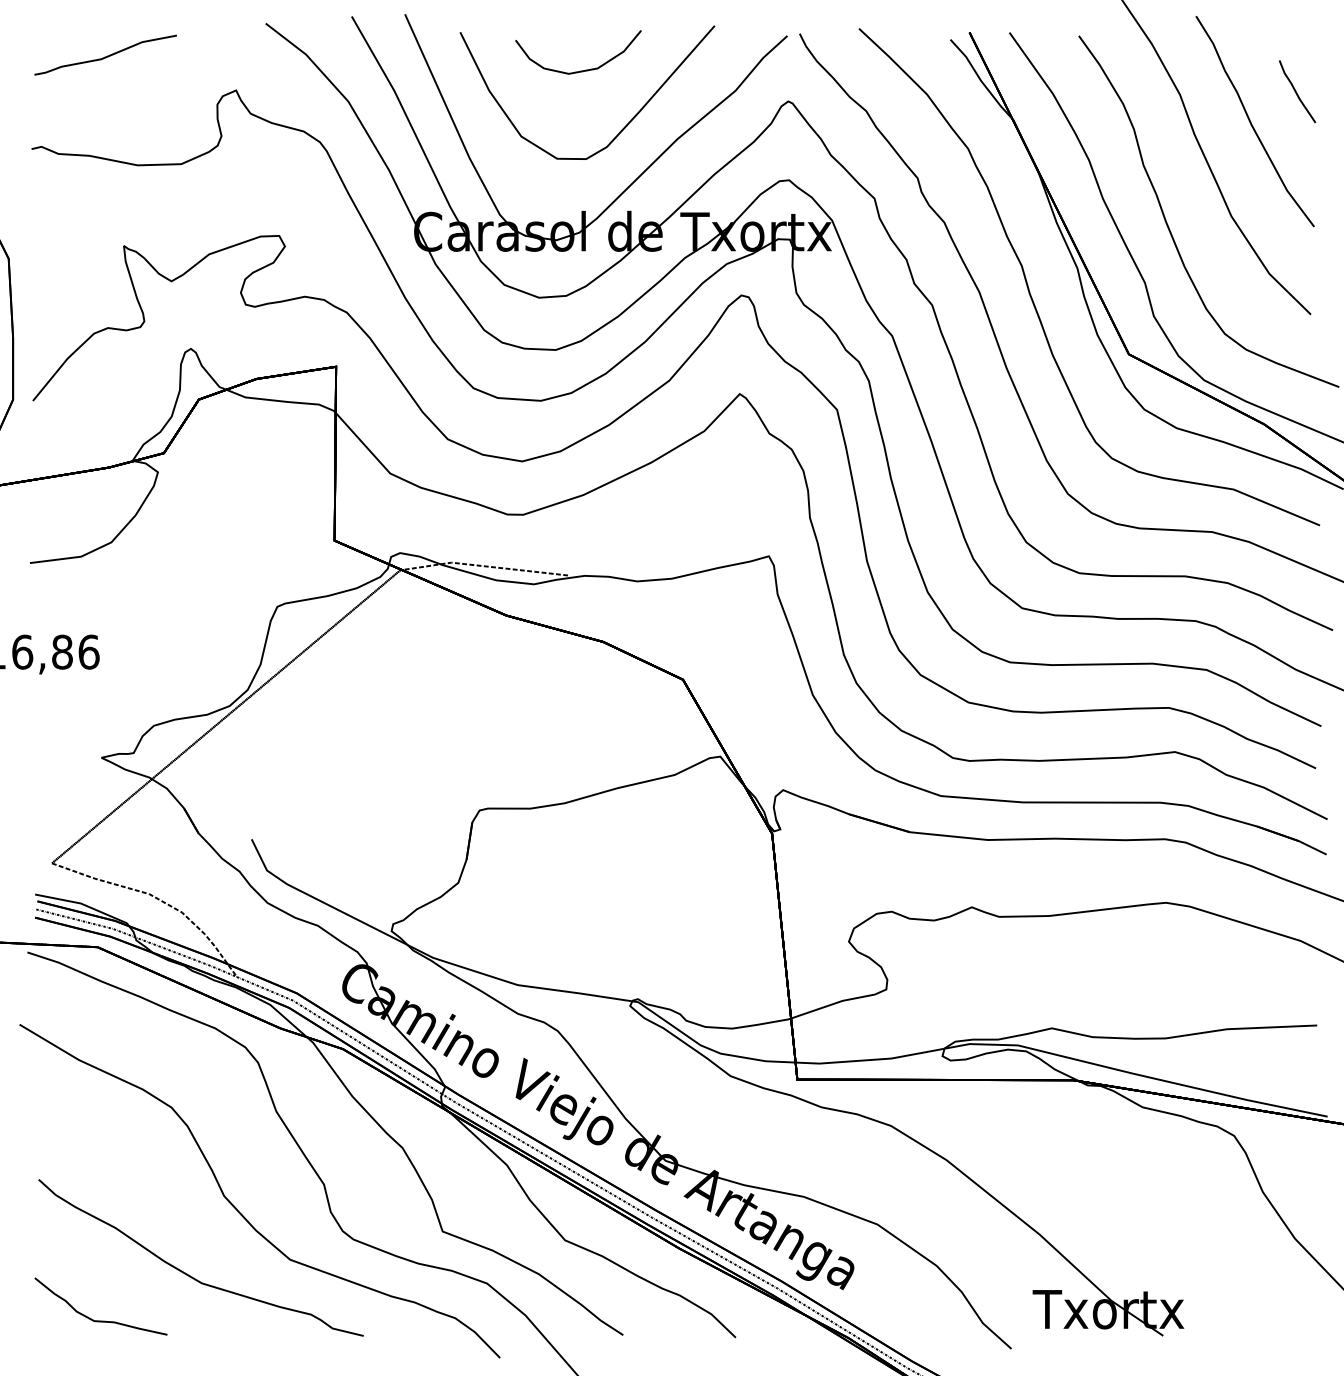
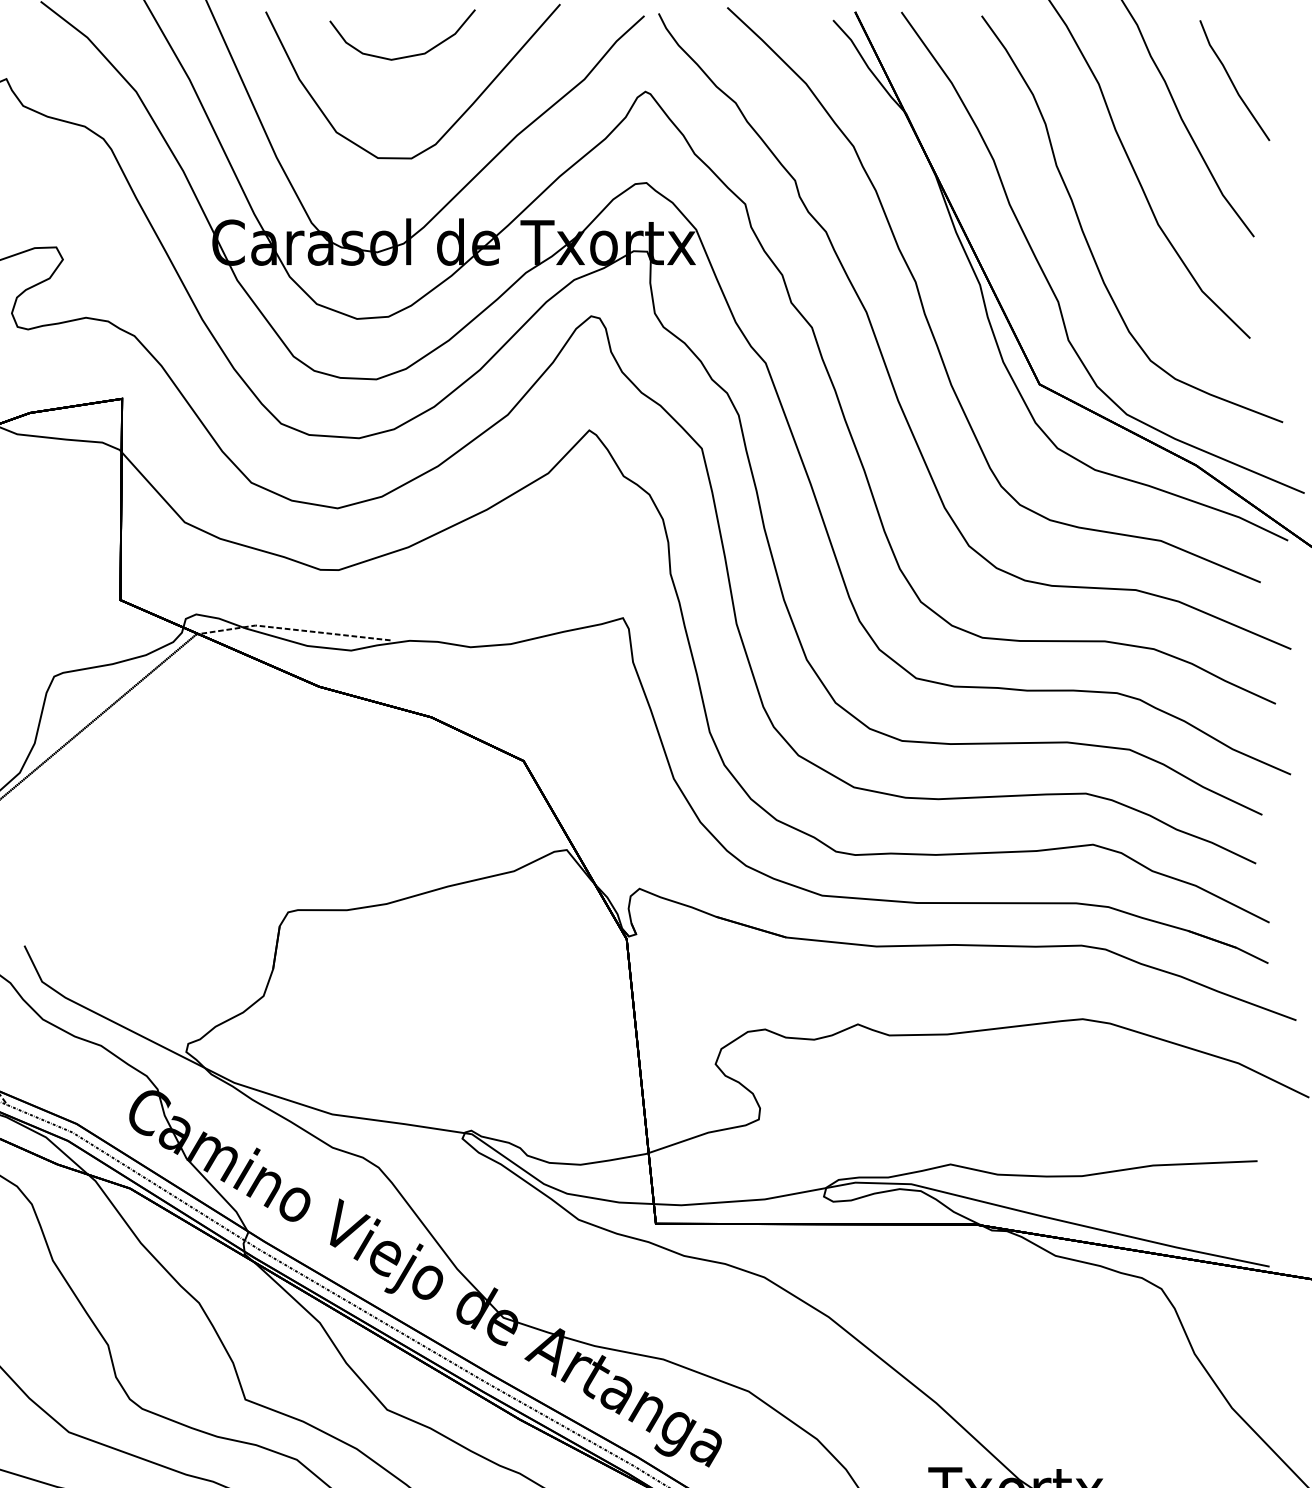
part: (1297, 91) -> (1234, 80), size x1.67

